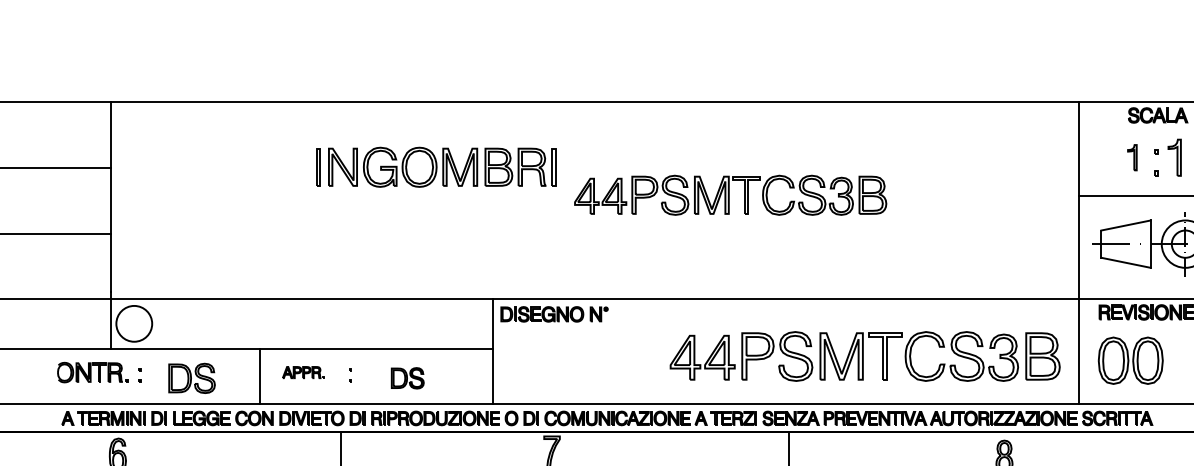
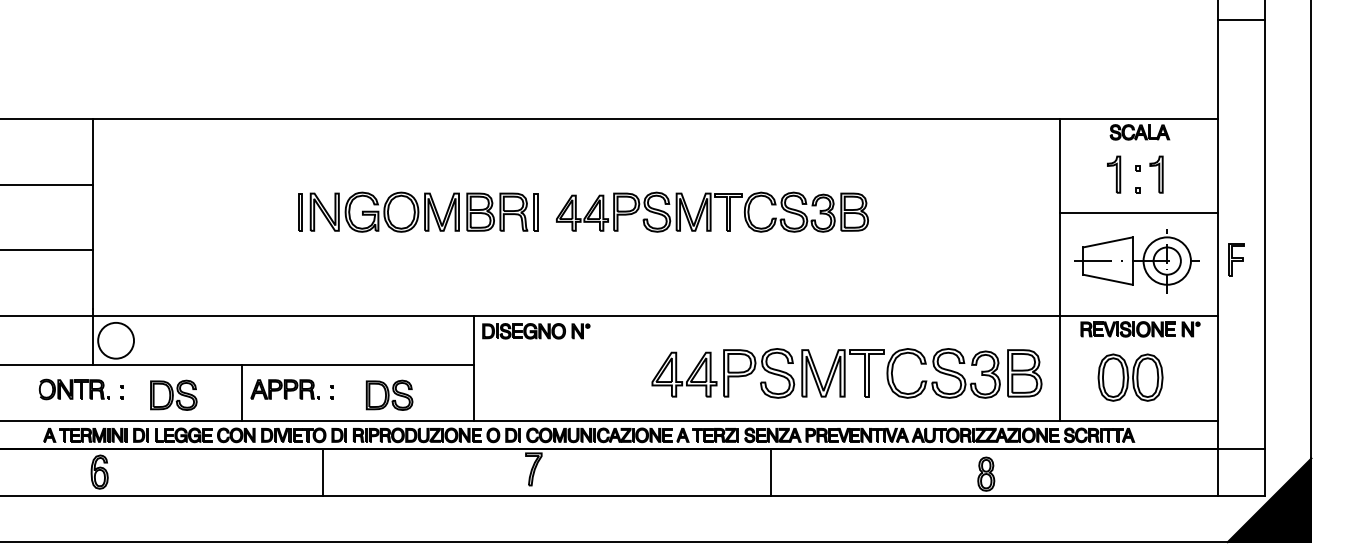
part: (1132, 157) -> (1114, 174), size x1.43
part: (436, 166) -> (418, 211), moved
part: (1130, 360) -> (1130, 377), moved
part: (302, 372) -> (284, 389), size x1.67
part: (407, 377) -> (389, 394), size x1.43

